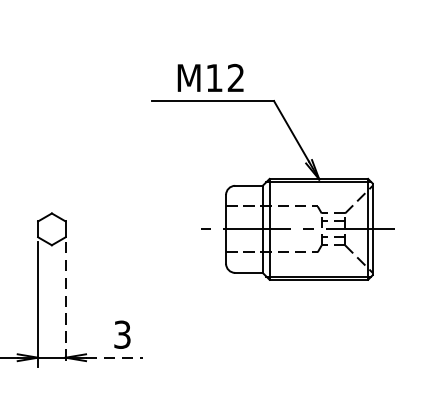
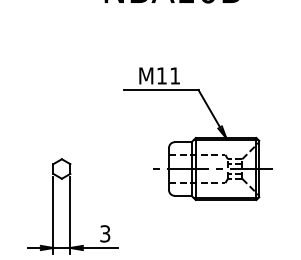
text: (234, 77) -> (174, 75), M12 -> M11
line: (65, 304) -> (70, 215), dashed -> solid
line: (114, 356) -> (100, 247), dashed -> solid

